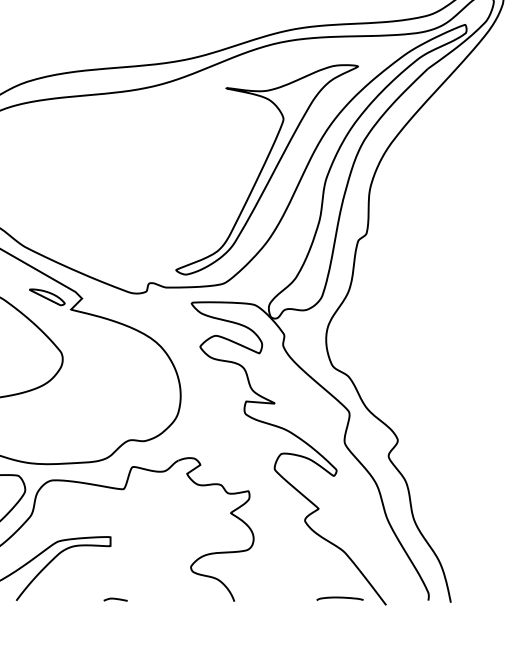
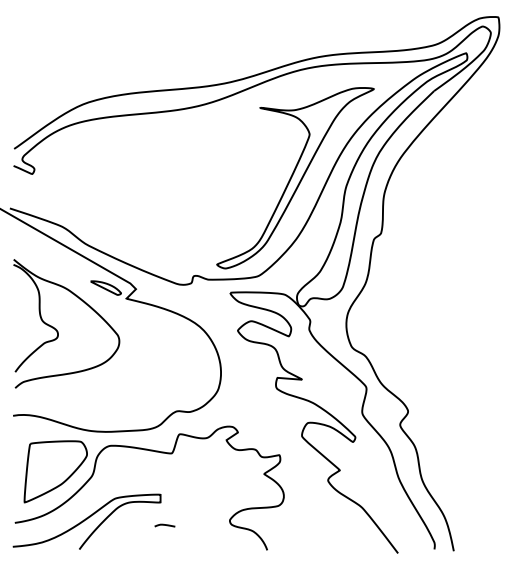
curve: (340, 598) -> (358, 547), removed
curve: (115, 599) -> (164, 525), moved

